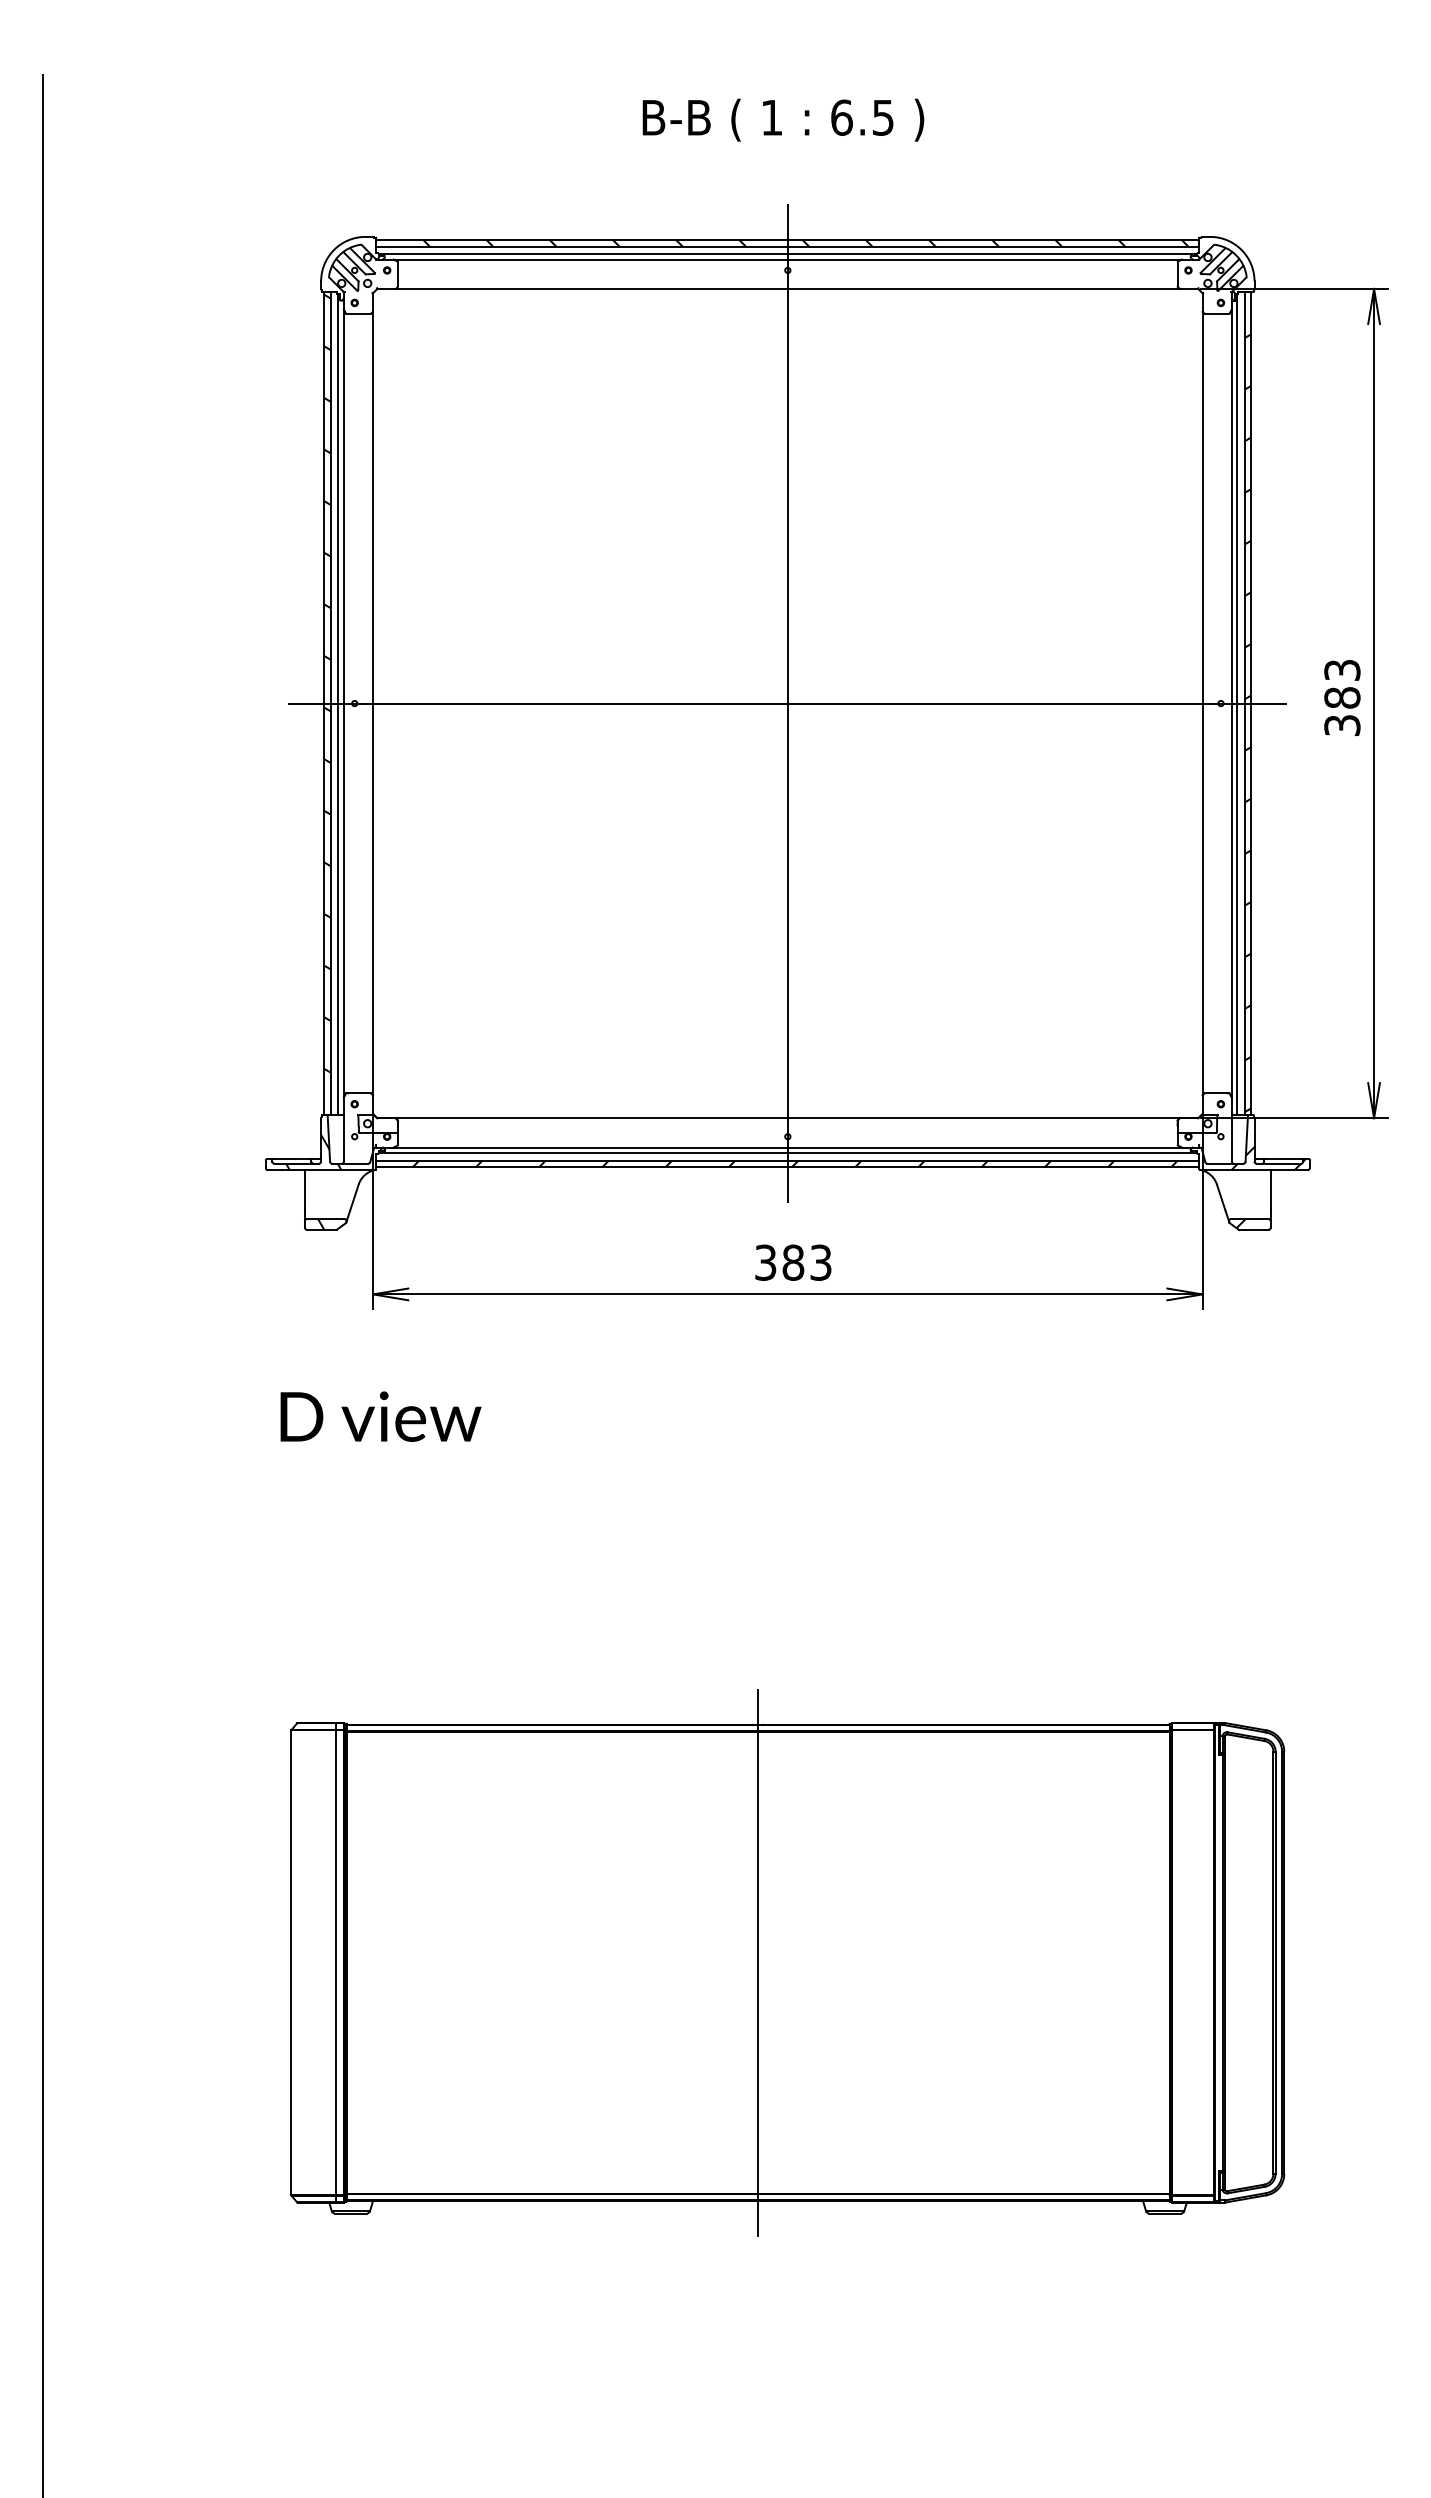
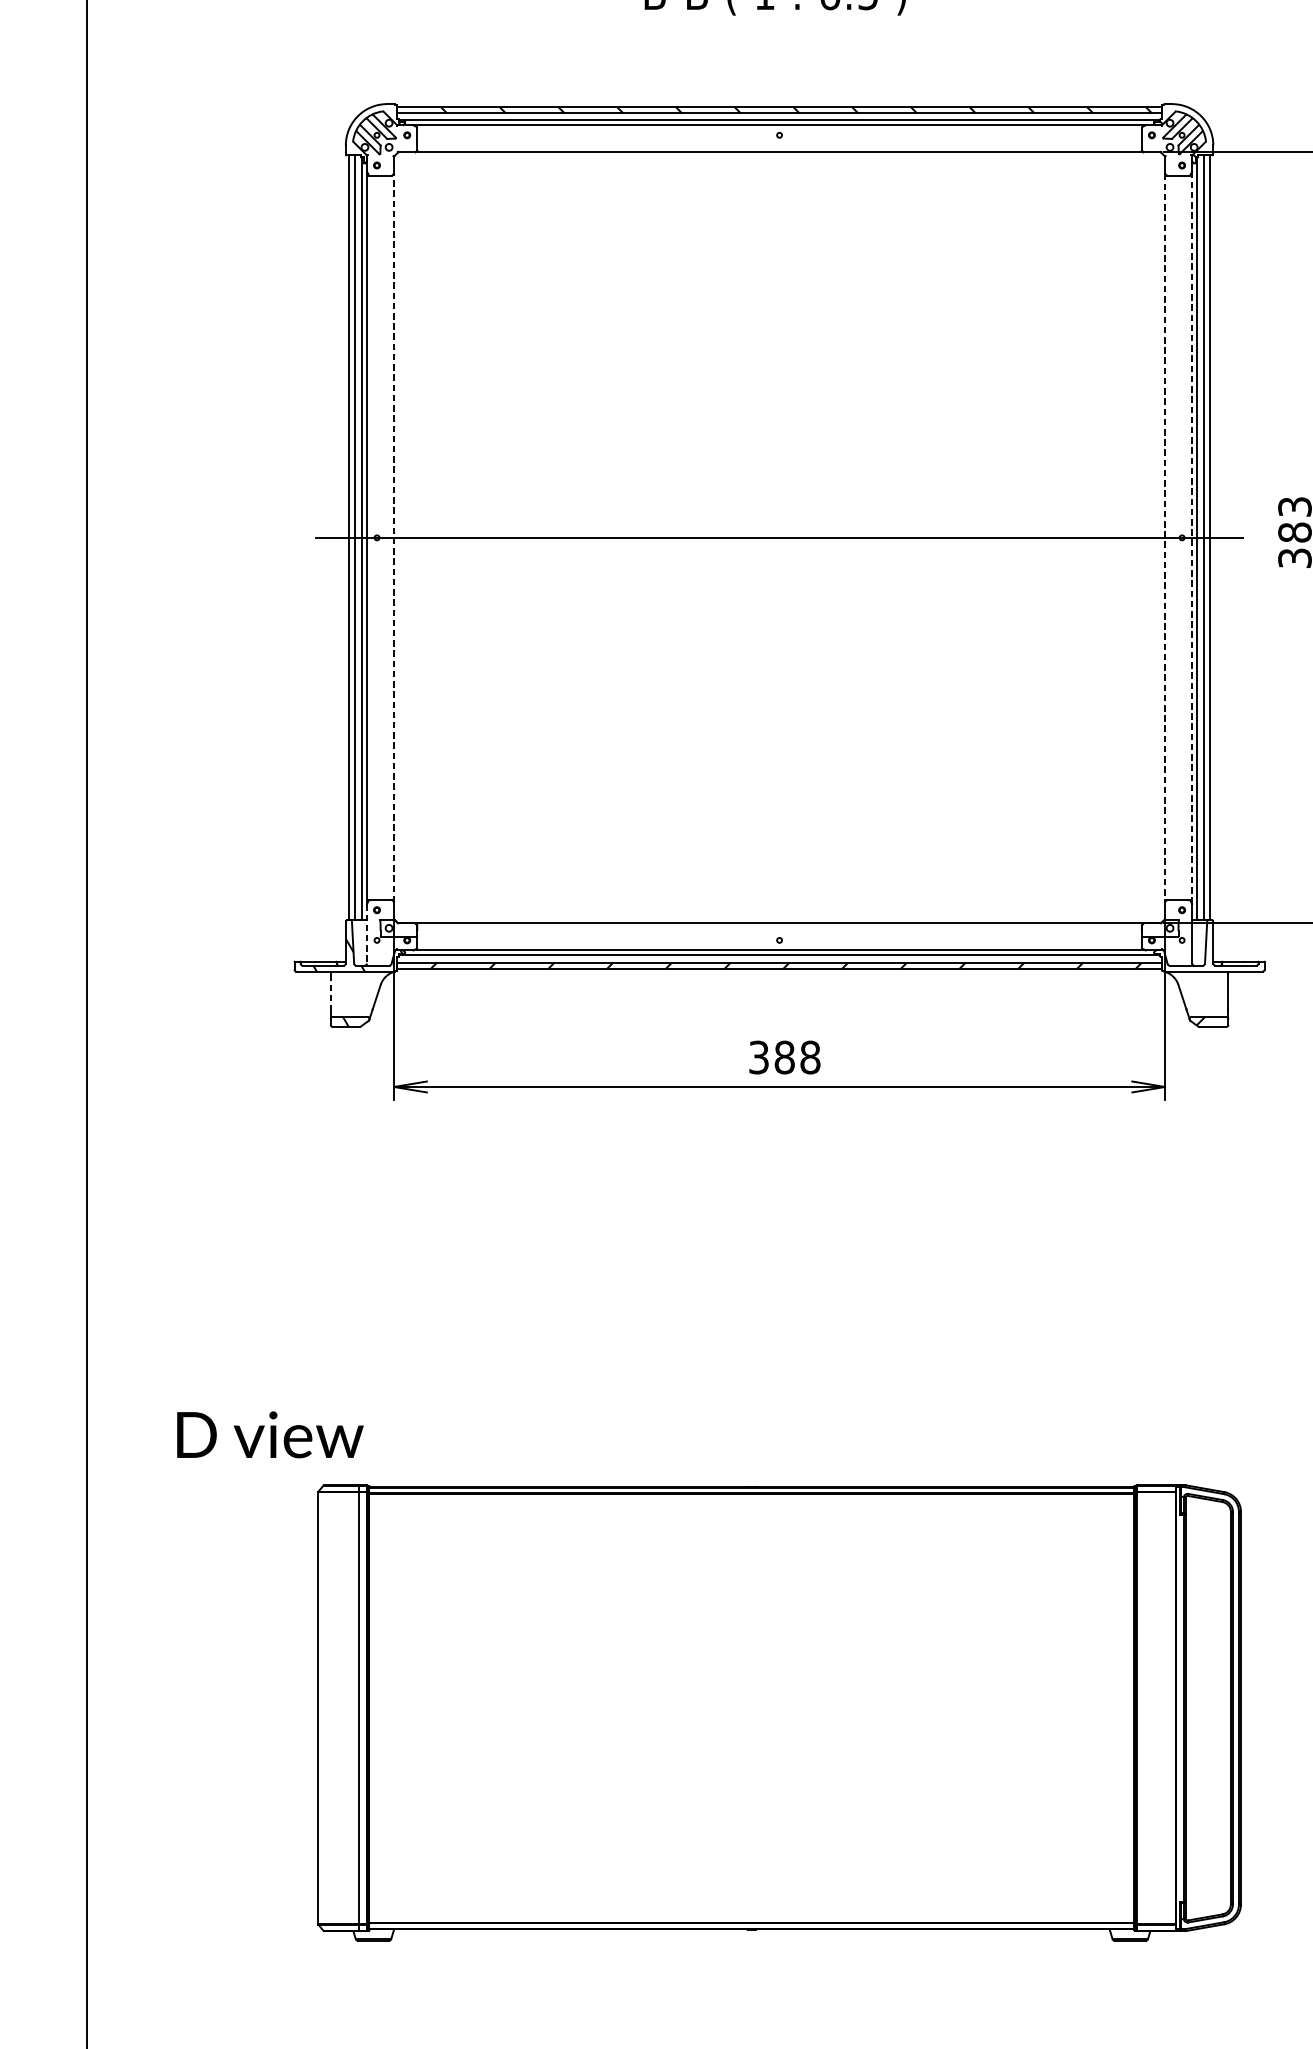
hatch: (327, 683) -> (351, 519), removed
line: (373, 703) -> (394, 537), solid -> dashed
line: (787, 703) -> (779, 537), removed
line: (1202, 704) -> (1164, 538), solid -> dashed
line: (1231, 704) -> (1191, 538), solid -> dashed
hatch: (1247, 723) -> (1206, 556), removed
line: (343, 1129) -> (366, 933), solid -> dashed
hatch: (1268, 1158) -> (1226, 960), removed
line: (304, 1191) -> (330, 991), solid -> dashed
text: (820, 1262) -> (809, 1057), 383 -> 388
text: (380, 1416) -> (269, 1434), moved
line: (758, 1962) -> (752, 1707), removed

